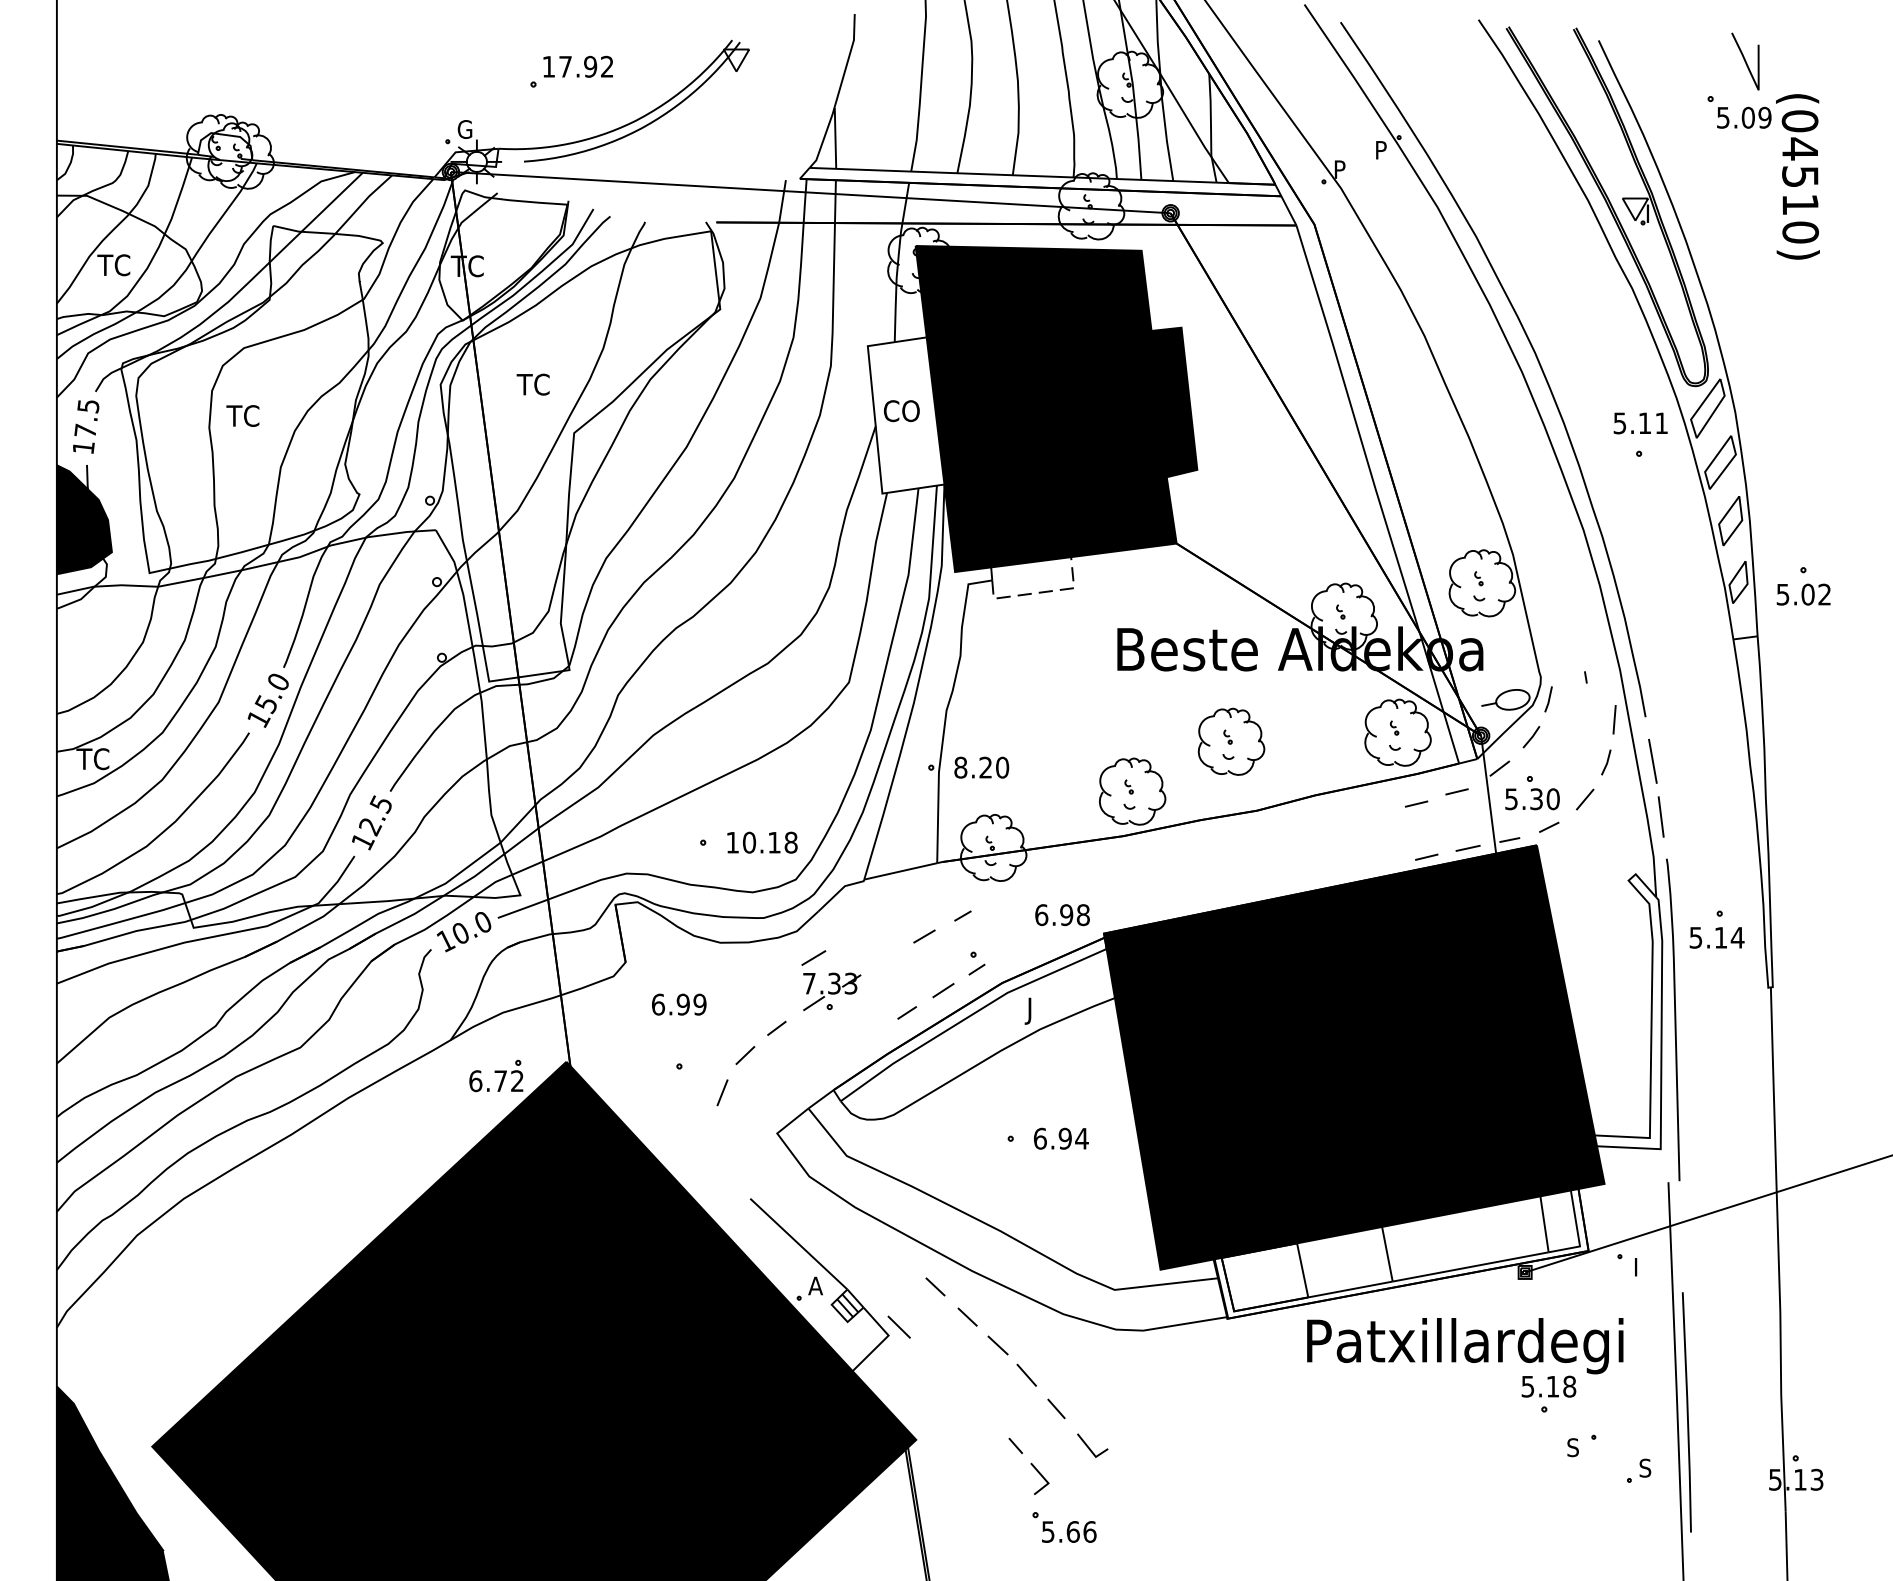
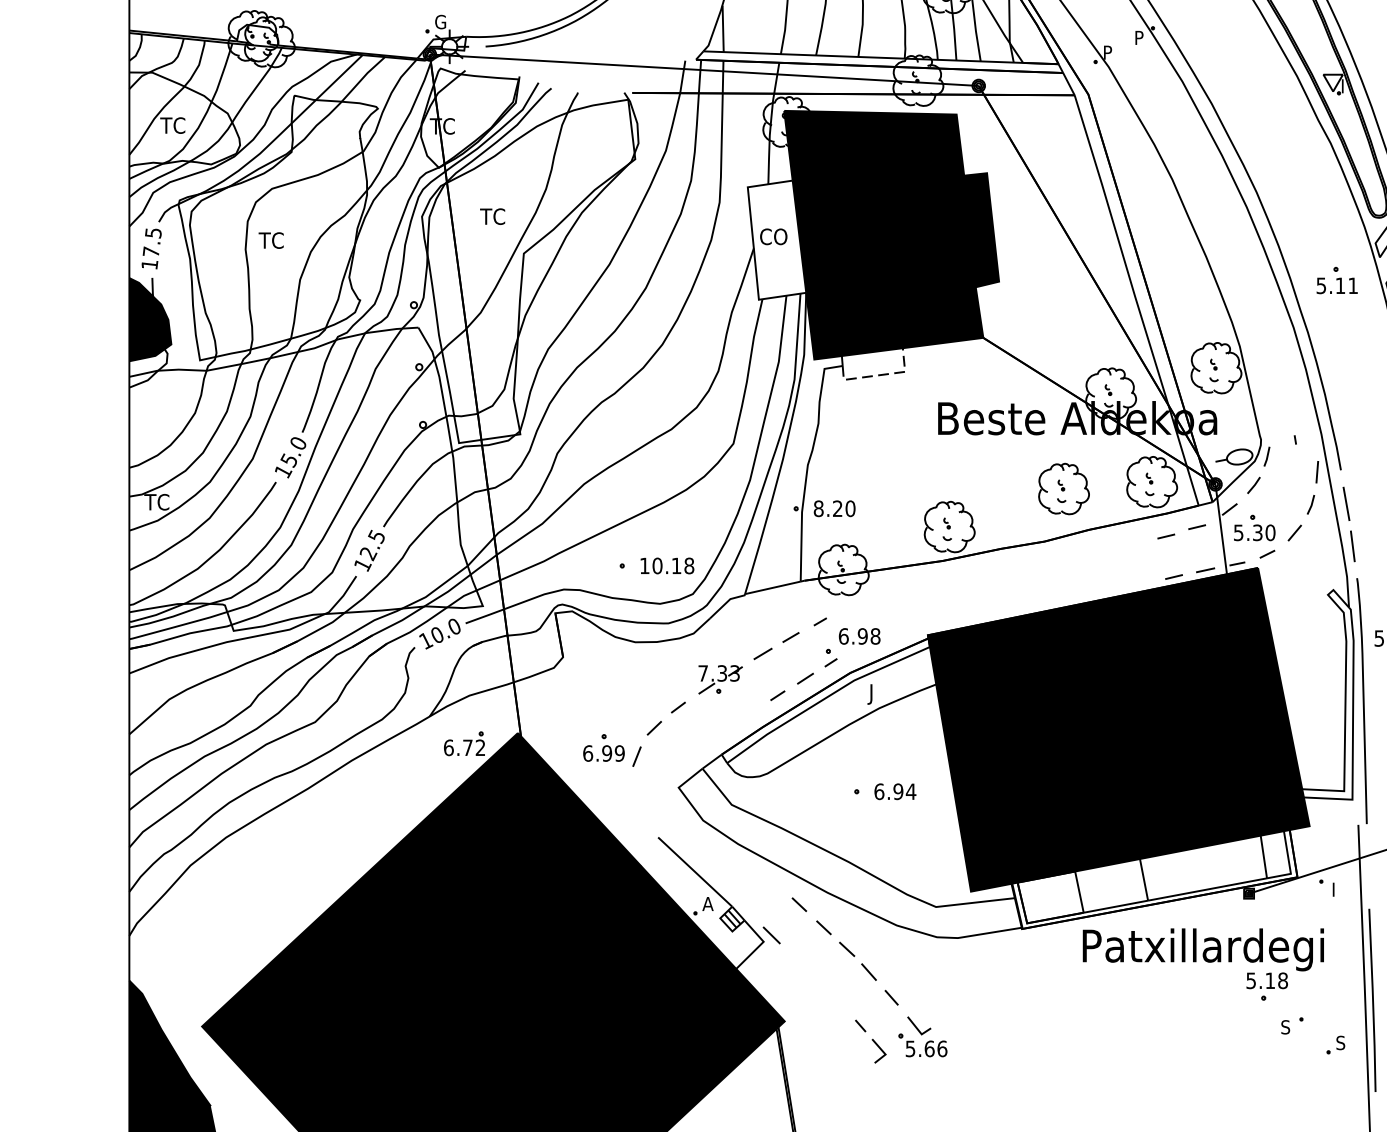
text: (1640, 423) -> (1337, 285), moved
part: (1231, 741) -> (1064, 488), moved
text: (1062, 915) -> (859, 636), moved
line: (813, 957) -> (762, 653), moved
text: (679, 1004) -> (604, 753), moved
part: (1064, 1527) -> (922, 1045), moved

